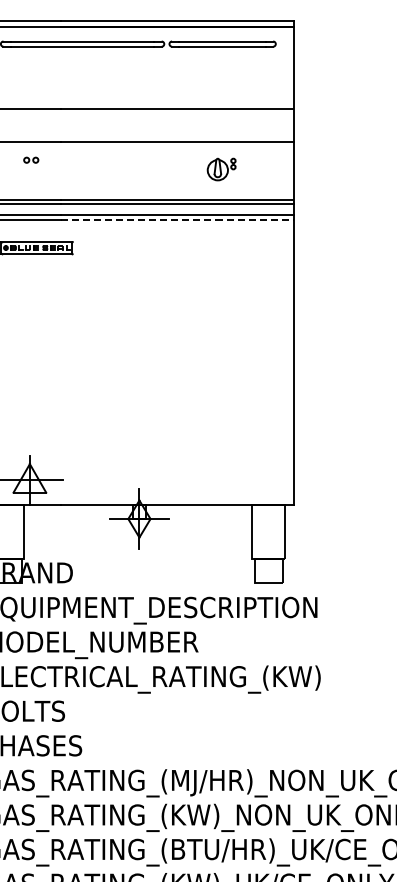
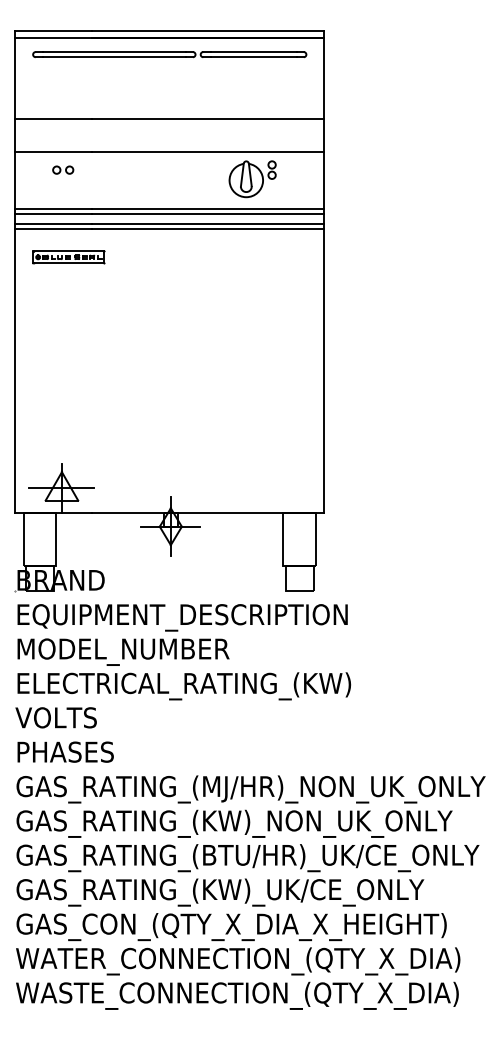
part: (31, 159) -> (63, 169), size x1.43
part: (221, 169) -> (252, 179), size x1.67
line: (177, 220) -> (208, 229), dashed -> solid

